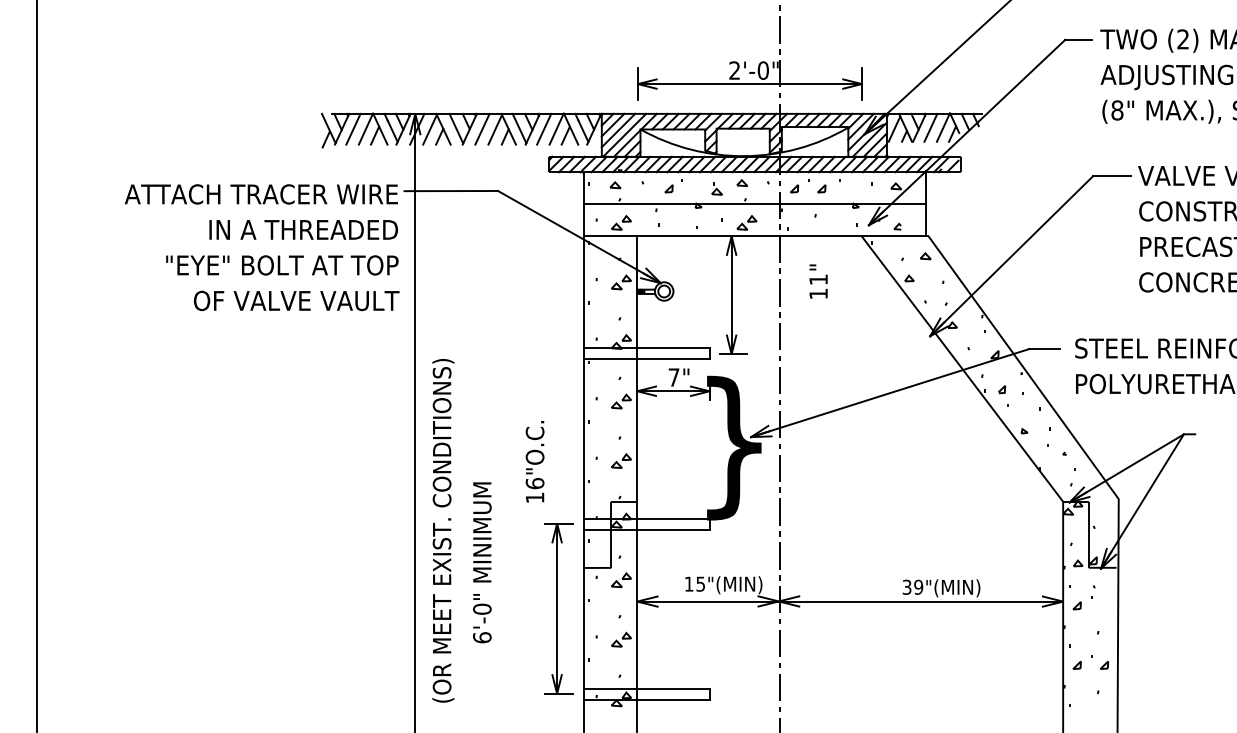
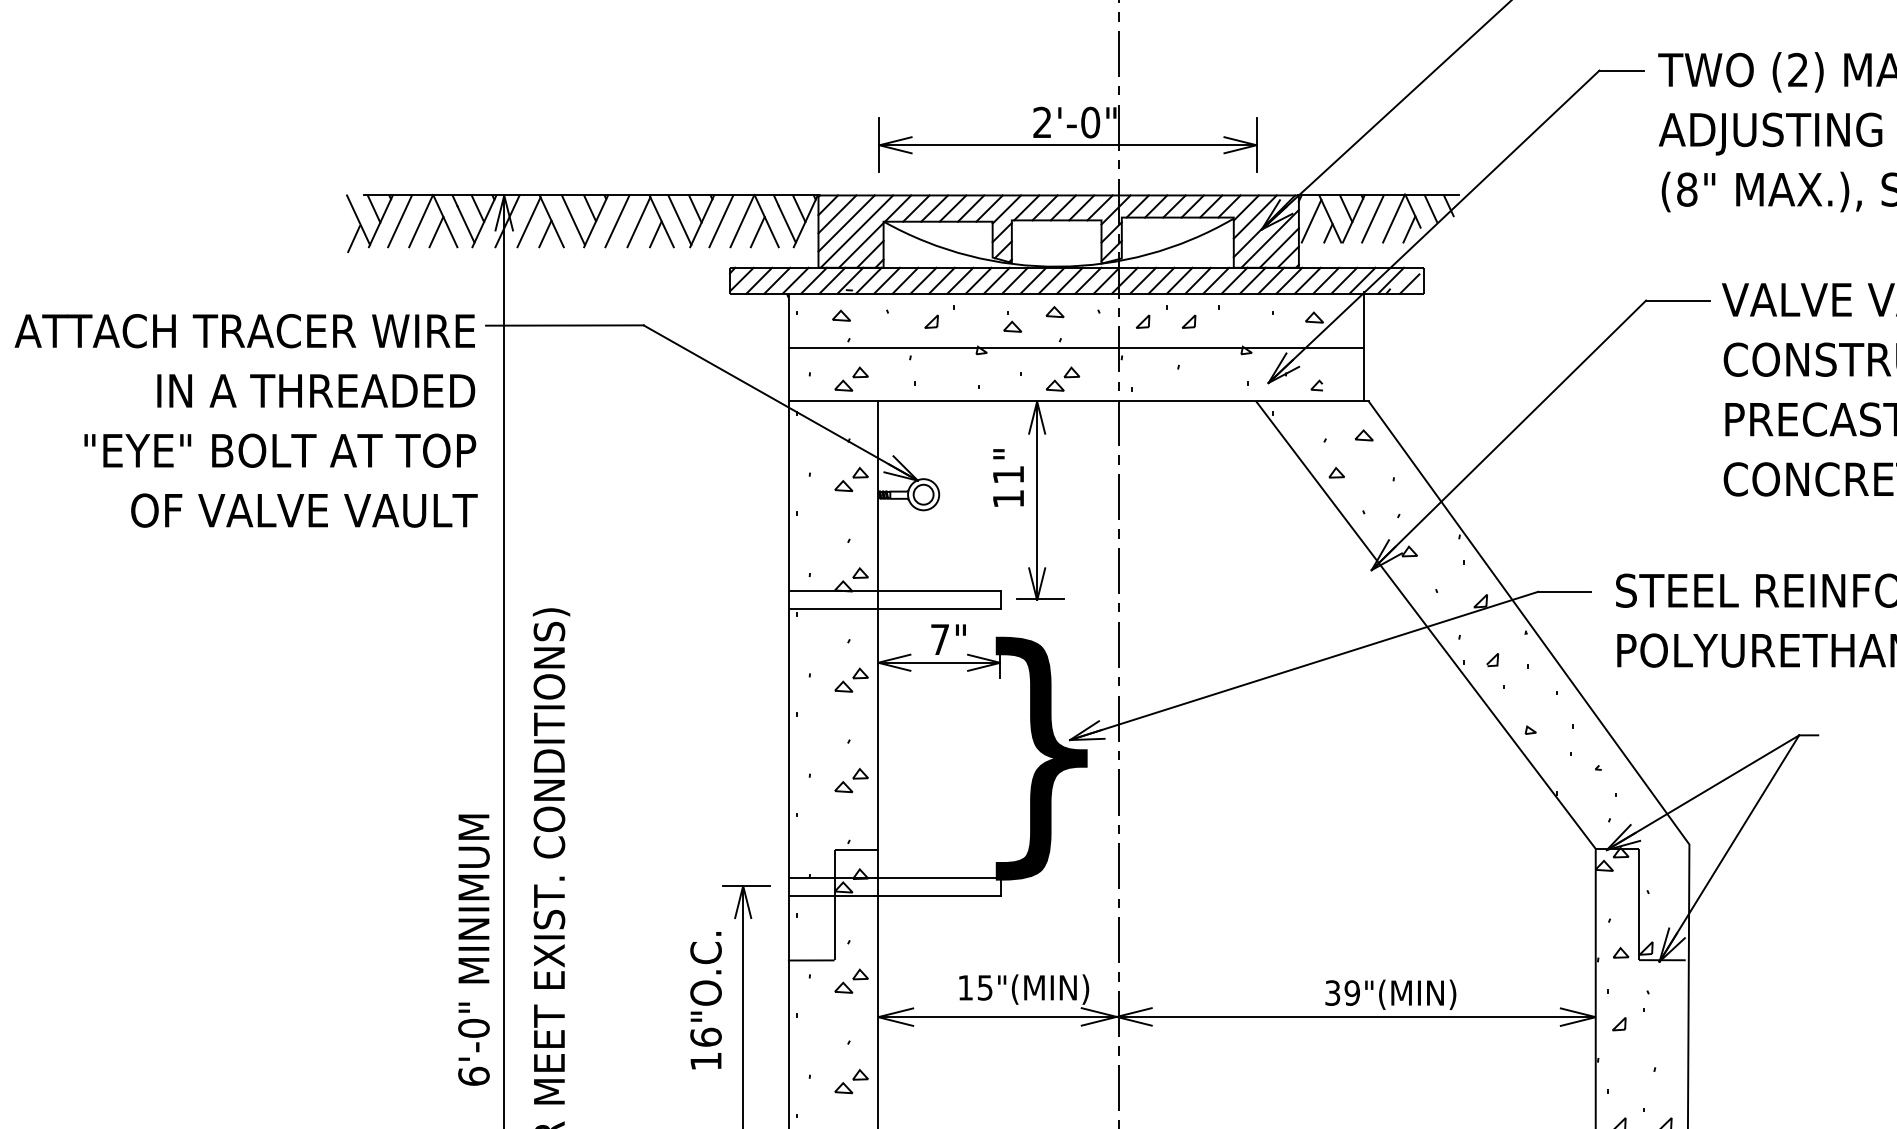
text: (818, 281) -> (1008, 477), moved
text: (534, 461) -> (705, 1000), moved
text: (482, 562) -> (474, 949), moved

